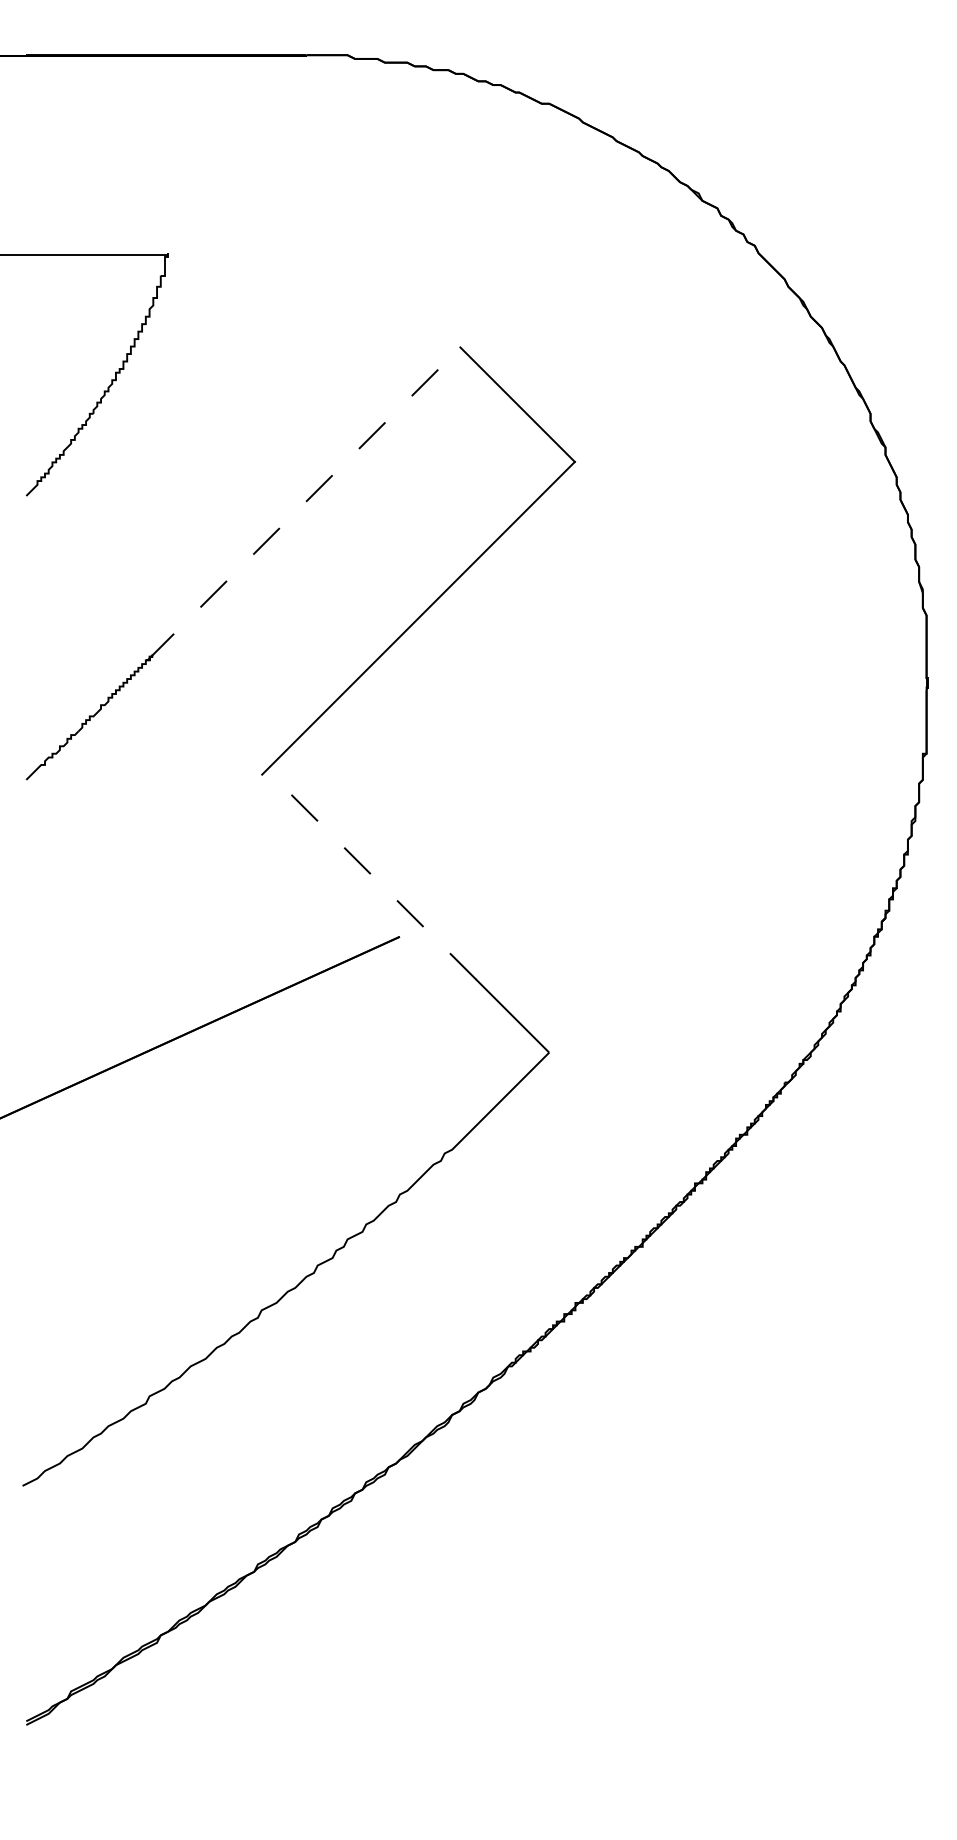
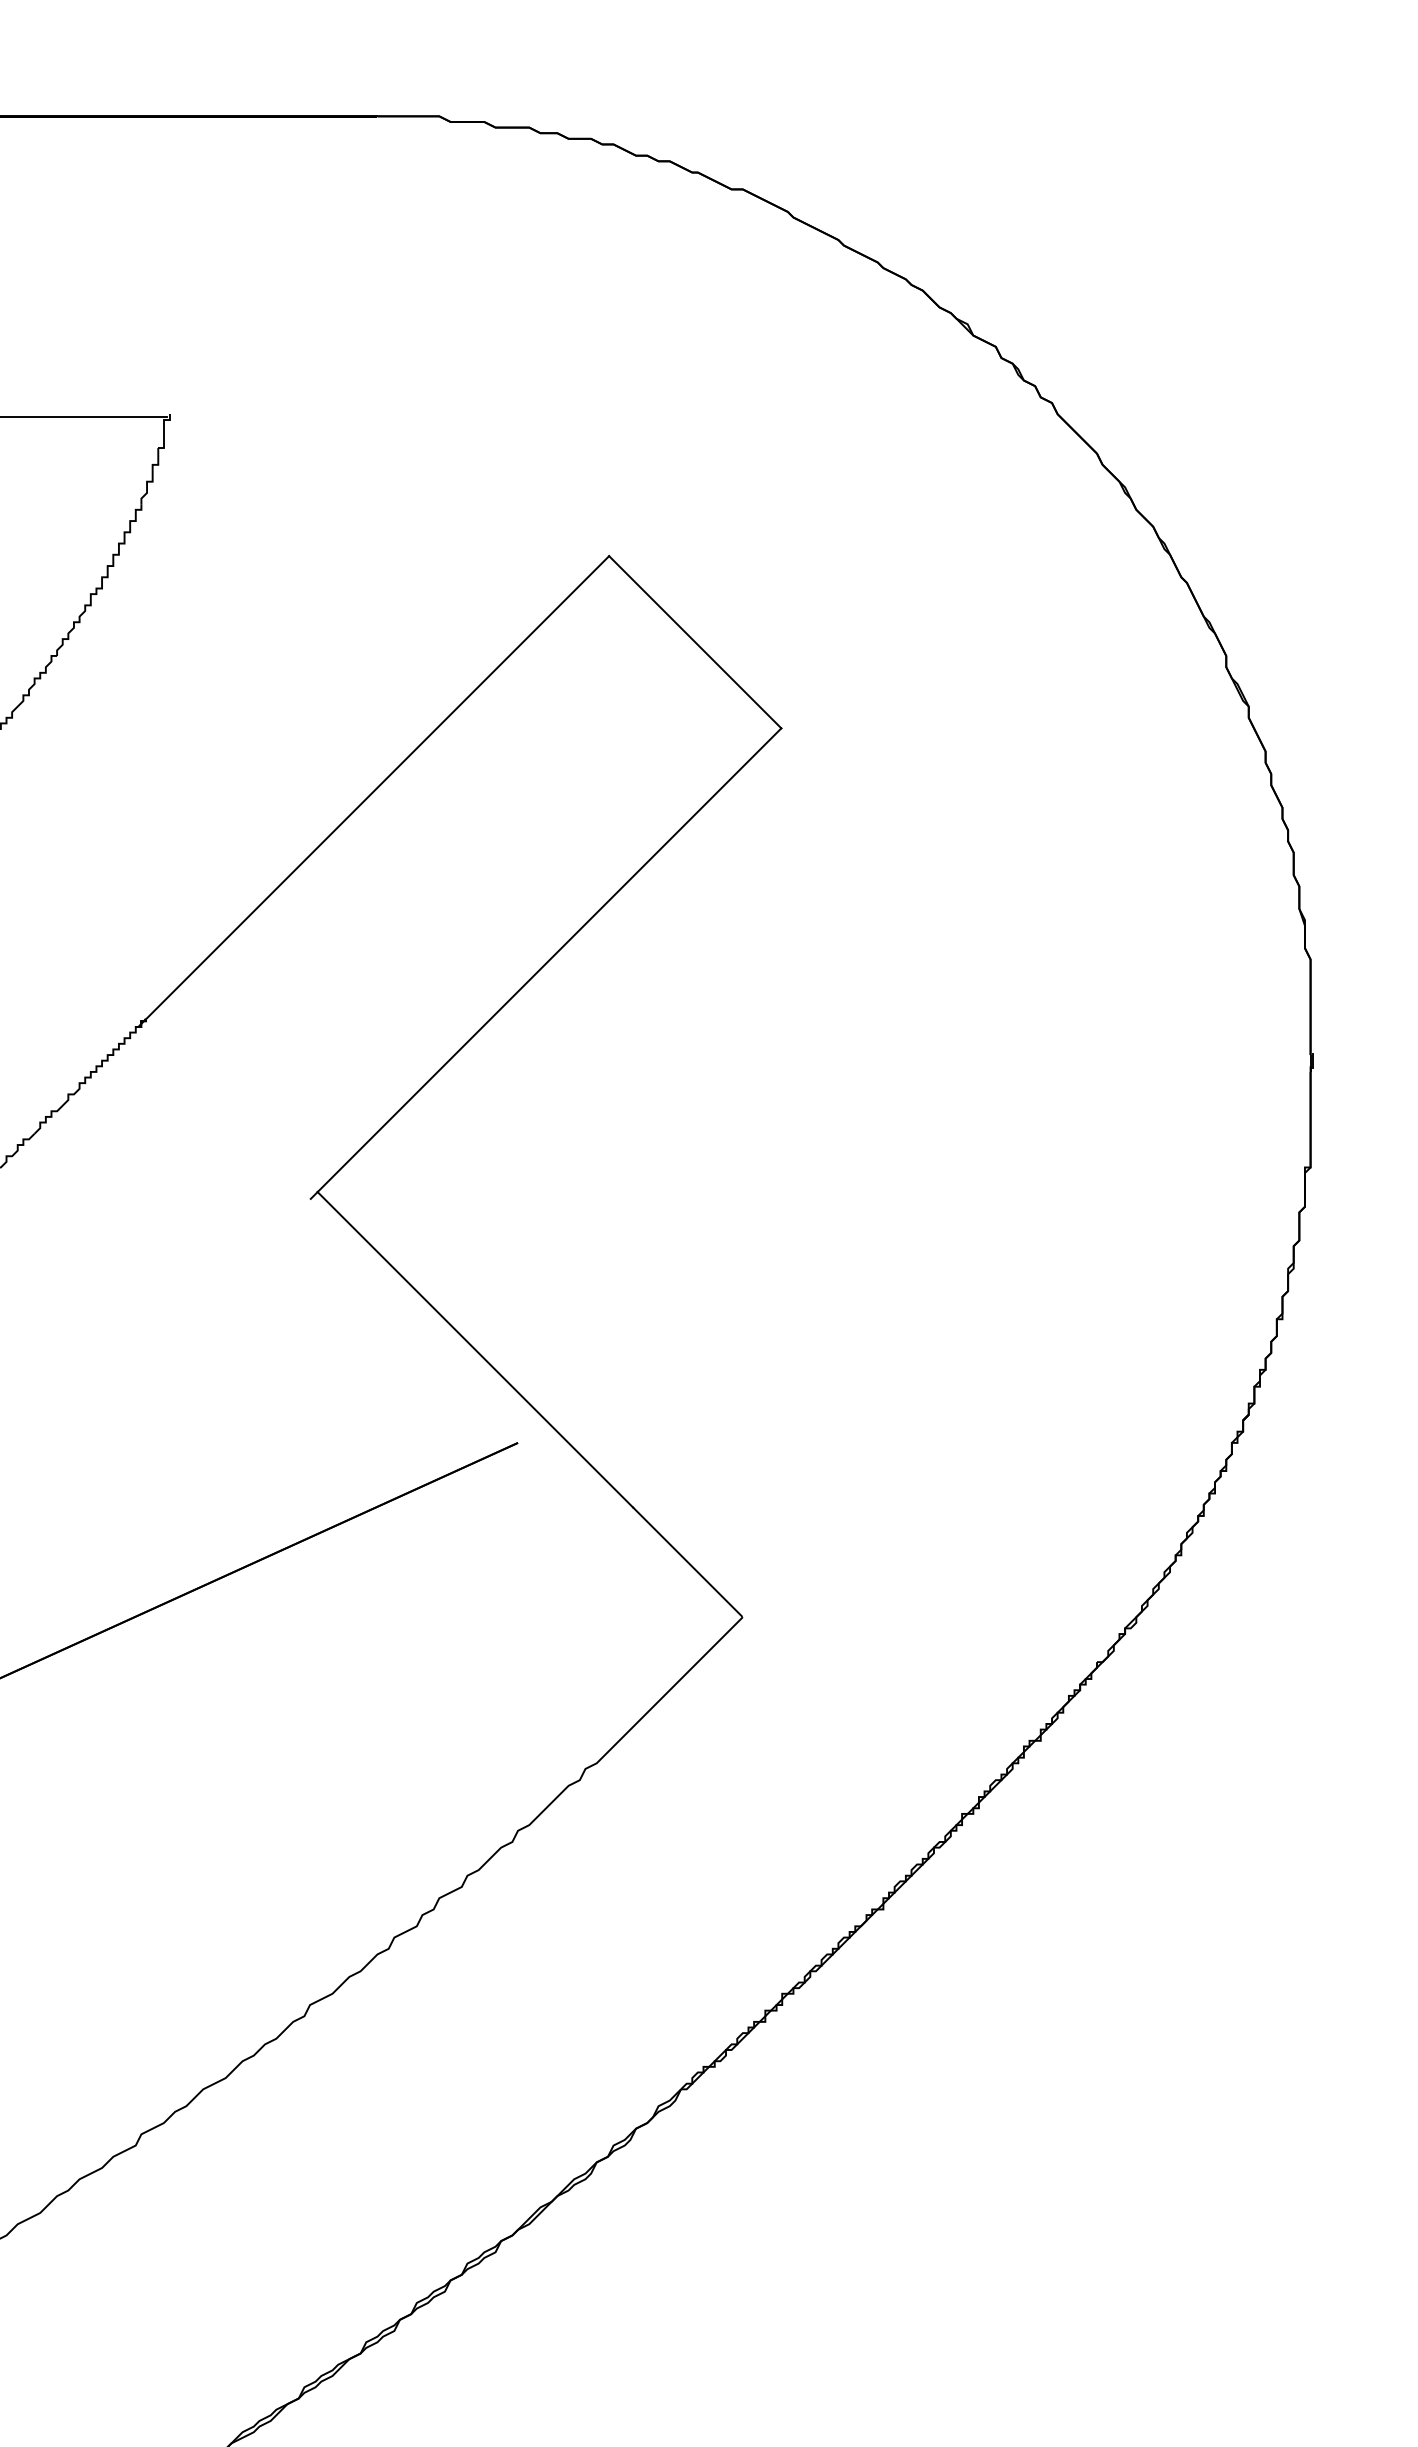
line: (304, 503) -> (374, 790), dashed -> solid
line: (371, 874) -> (475, 1349), dashed -> solid

